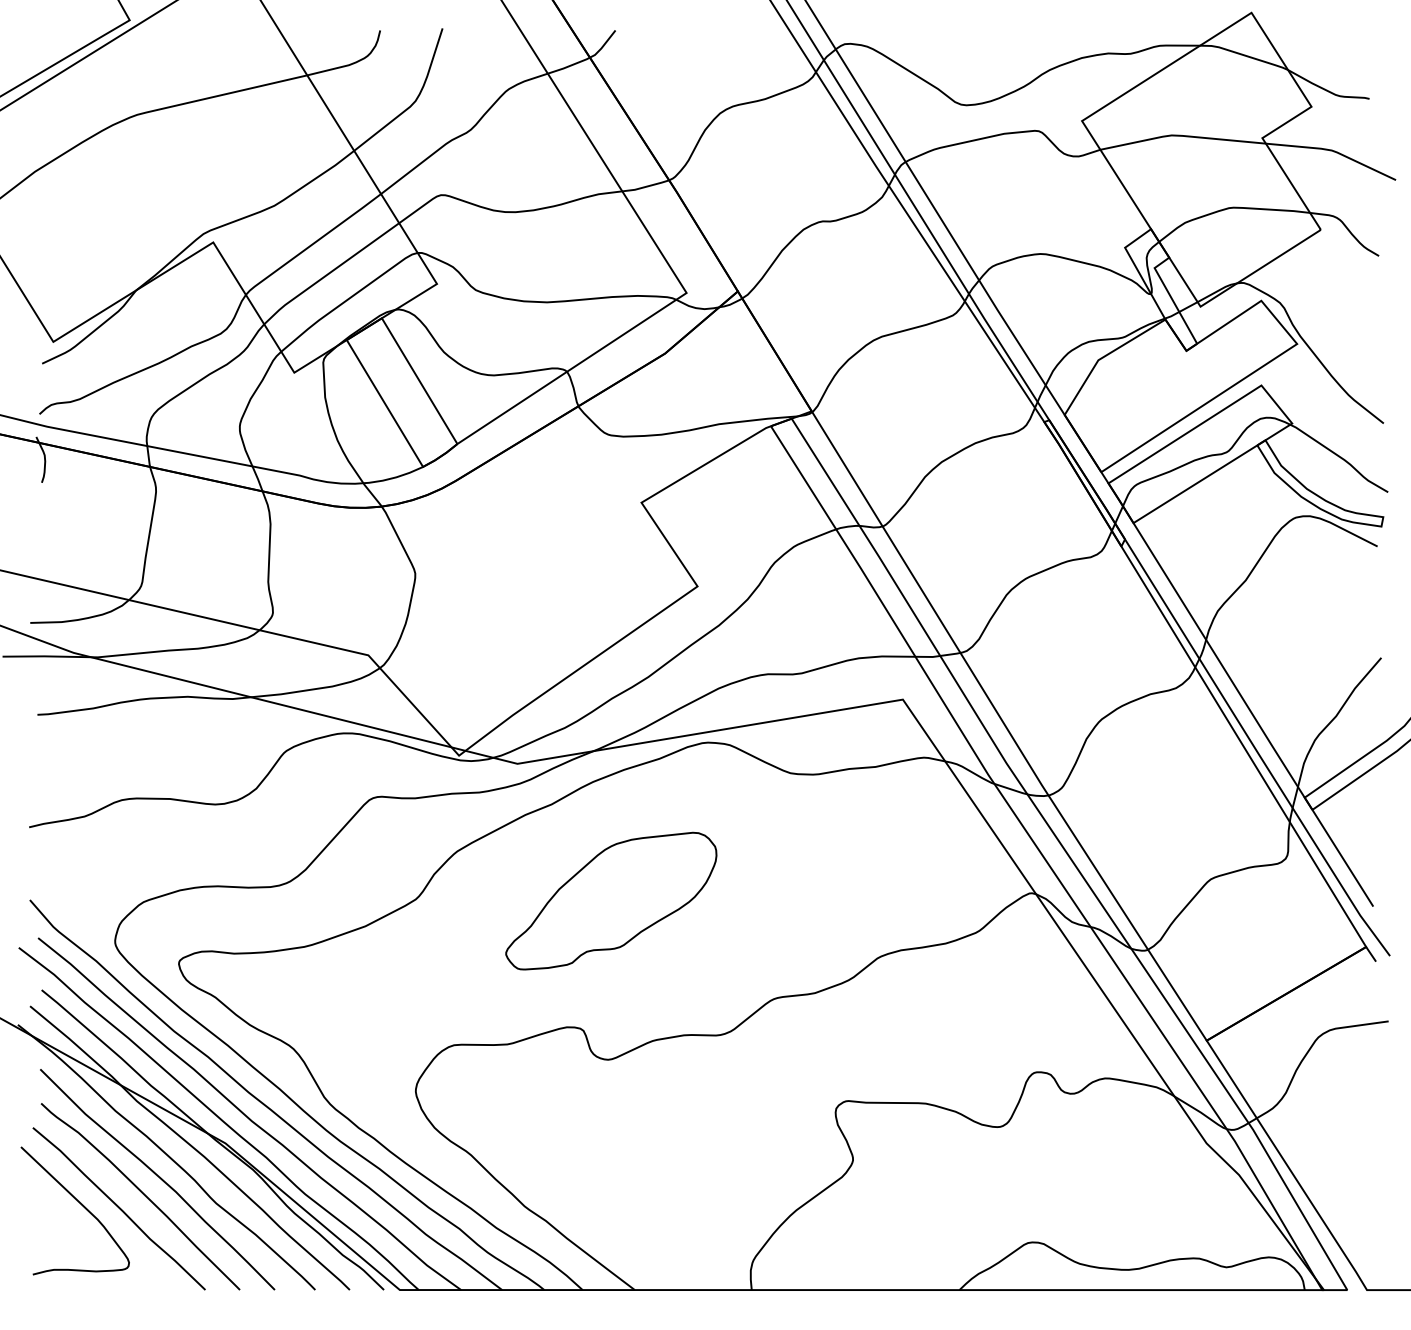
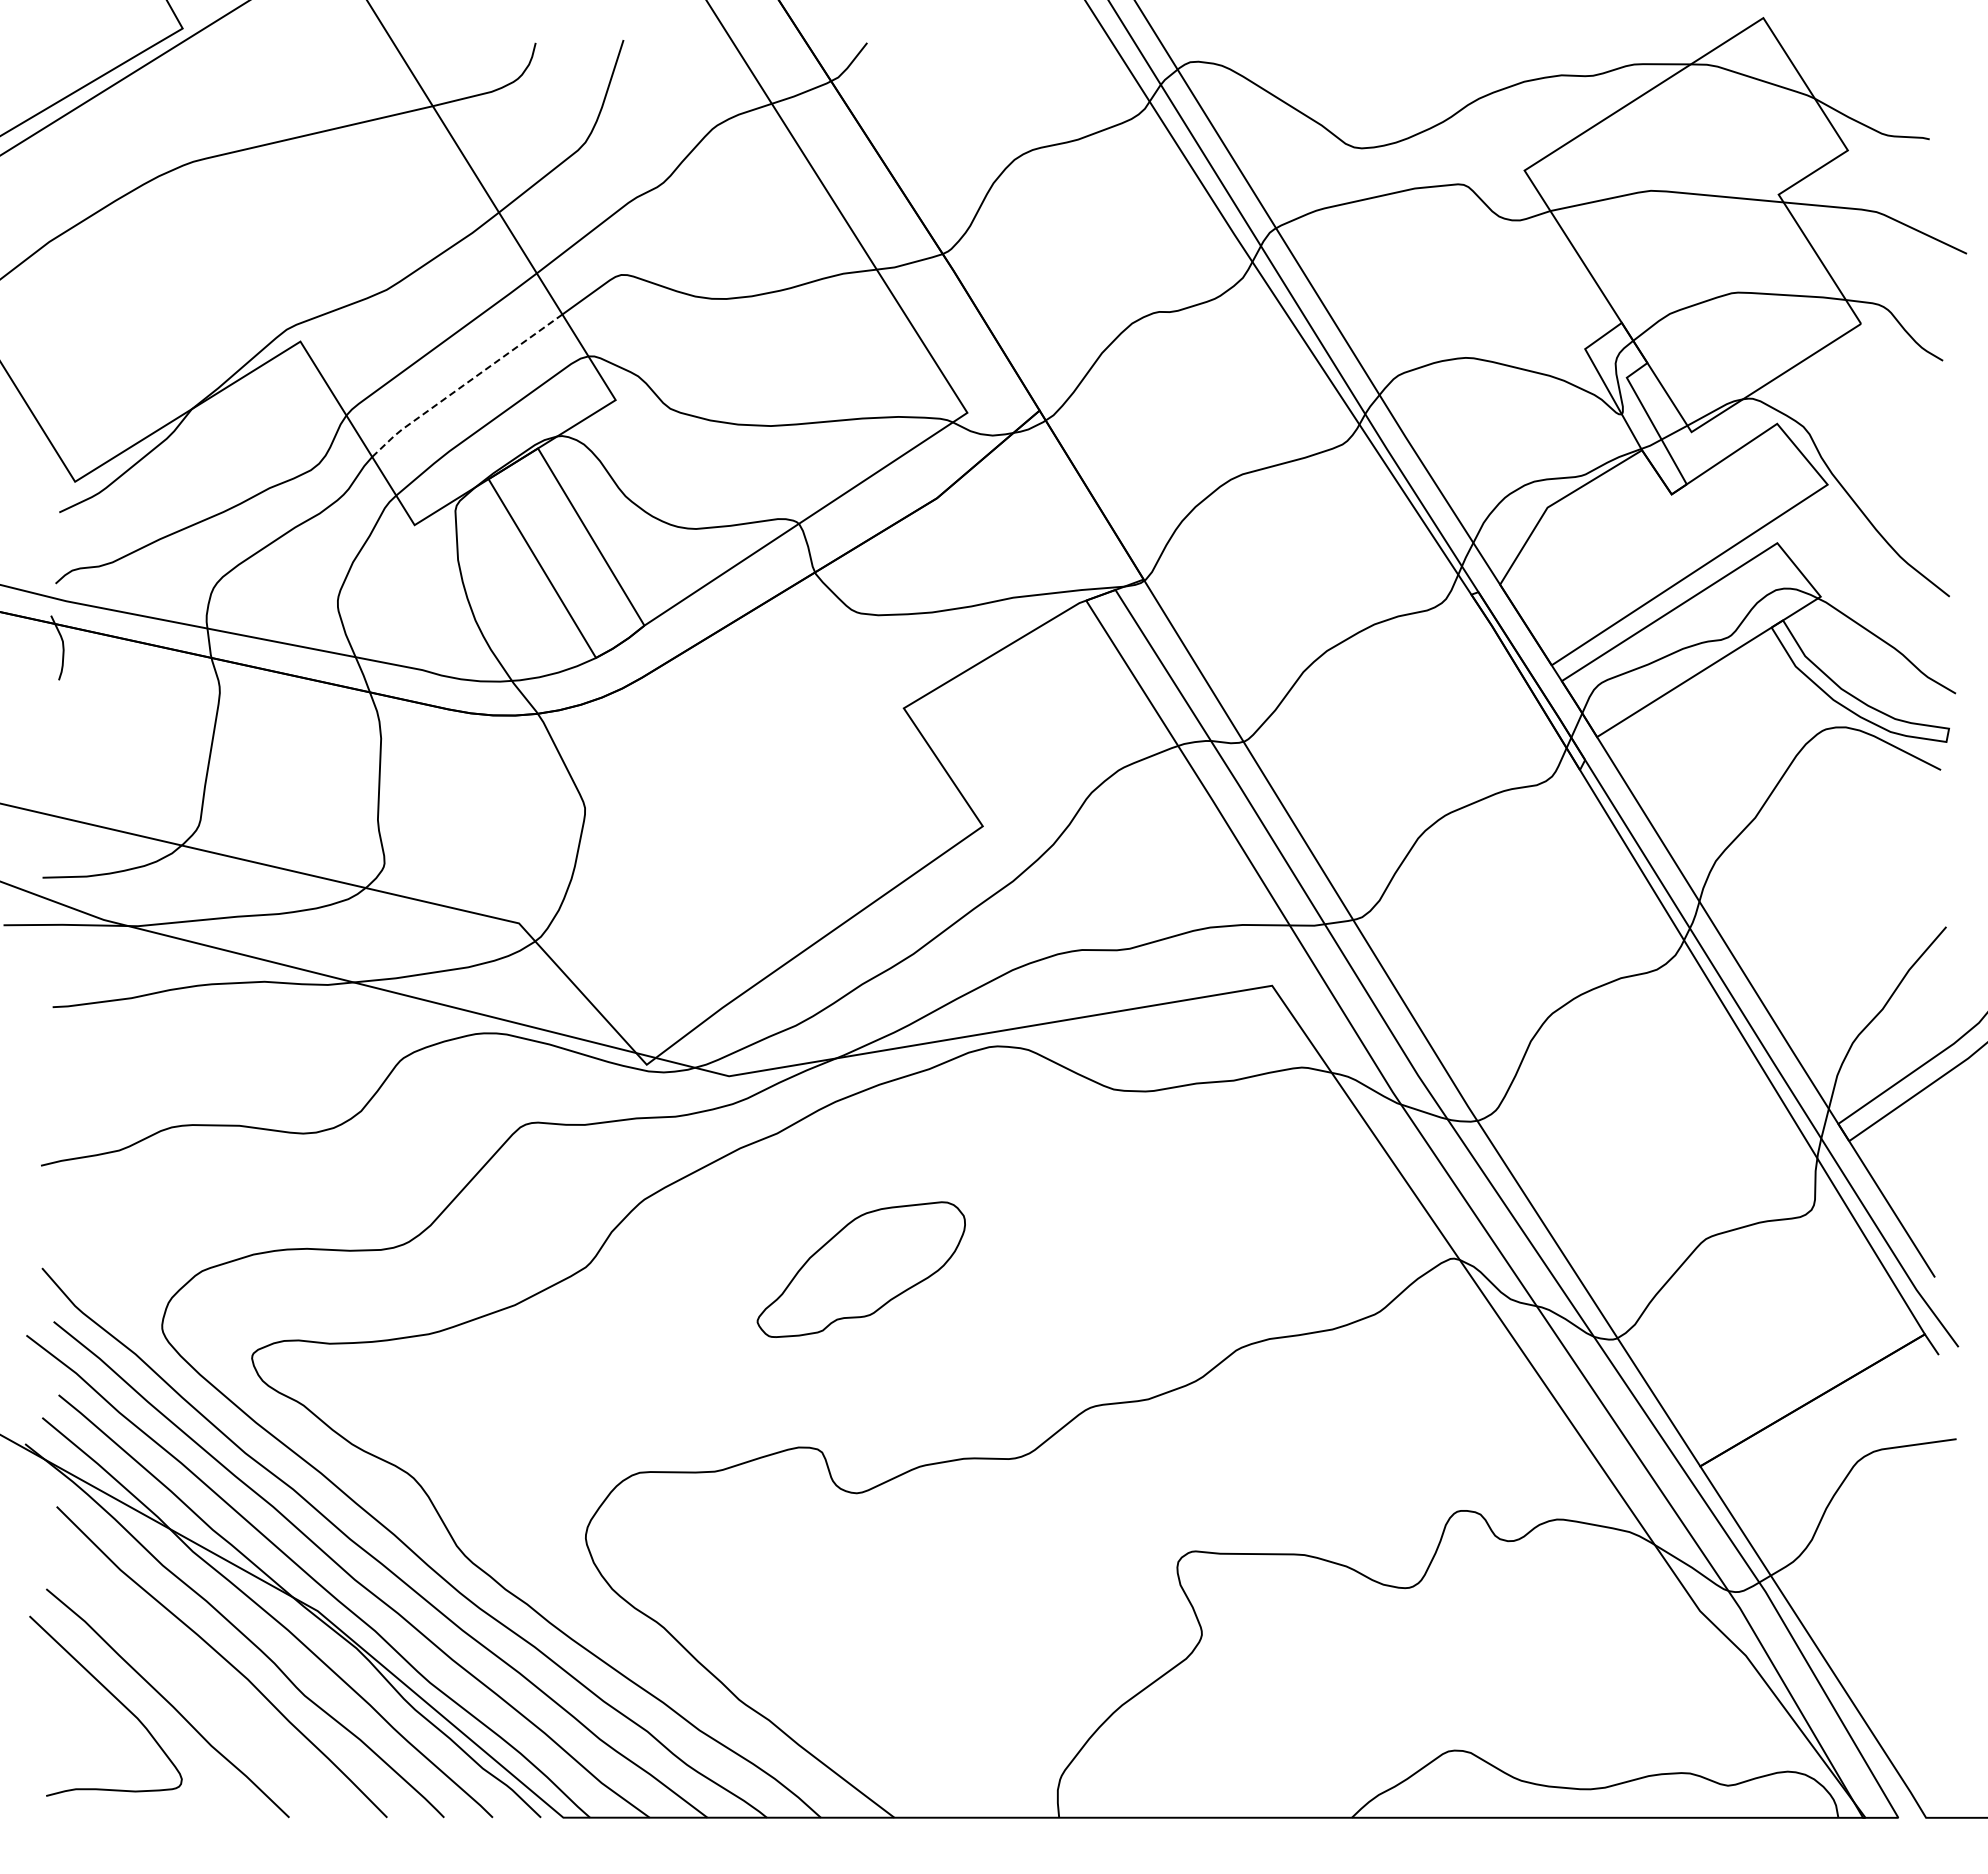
line: (330, 272) -> (465, 384), solid -> dashed
part: (611, 900) -> (861, 1269), size x0.7
curve: (143, 1194) -> (201, 1682), removed

